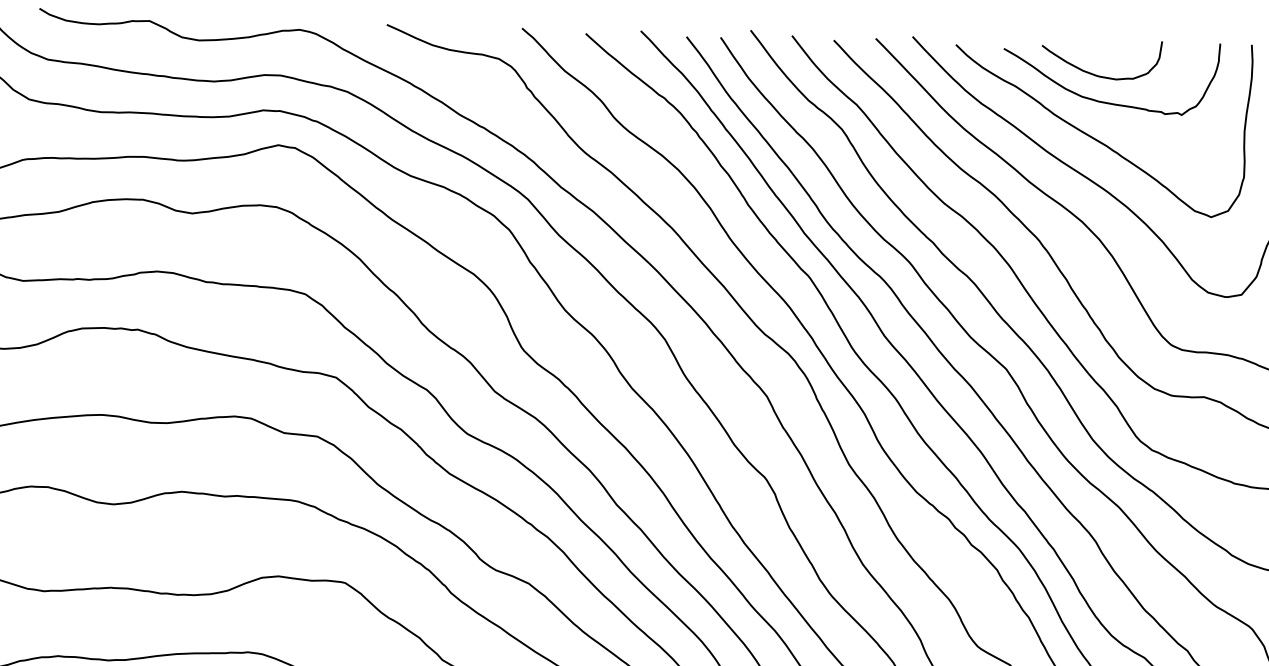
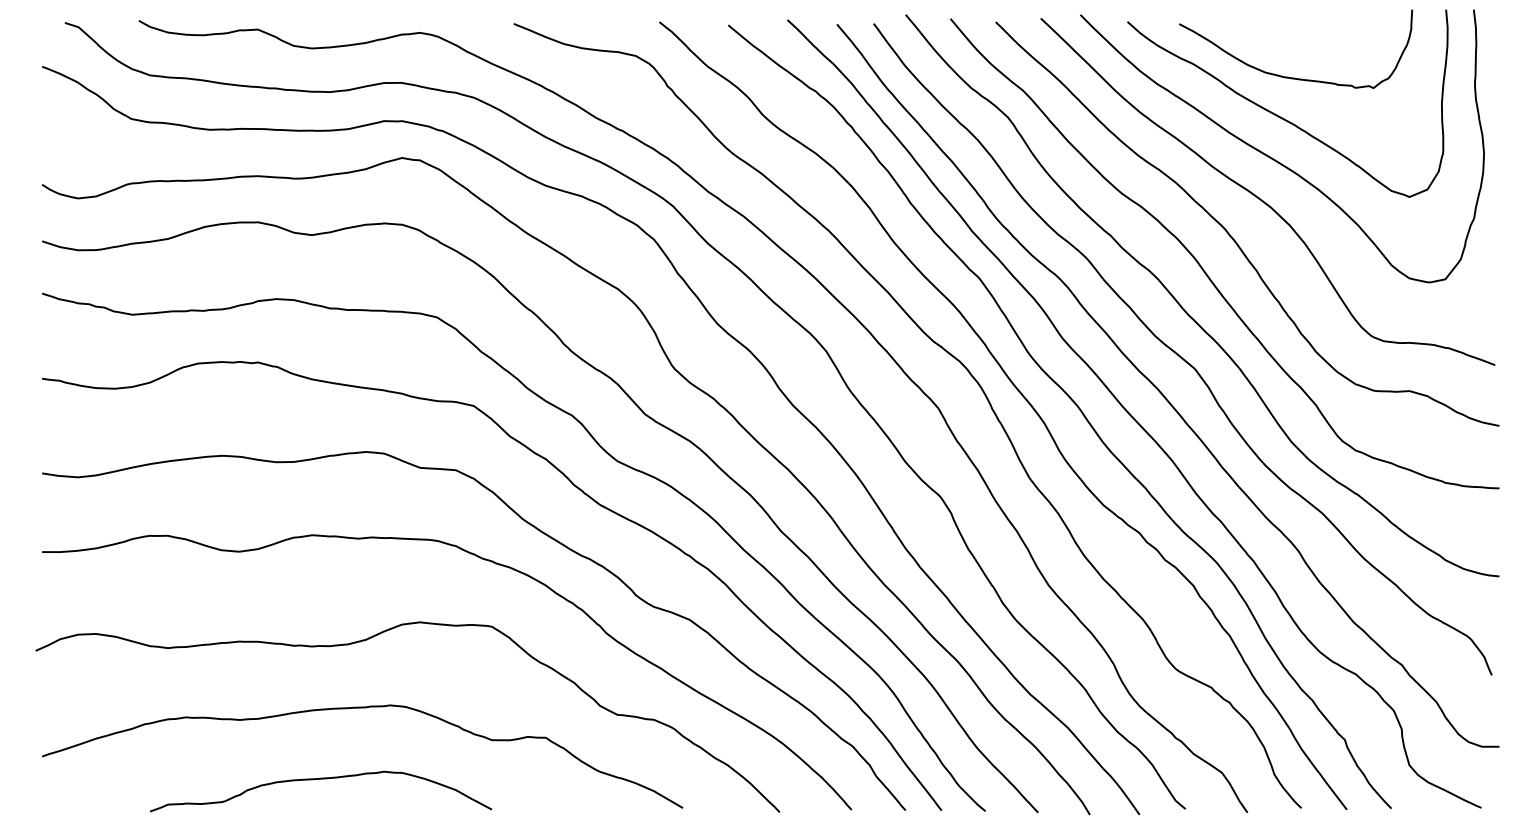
curve: (1095, 73) -> (1278, 47), removed

